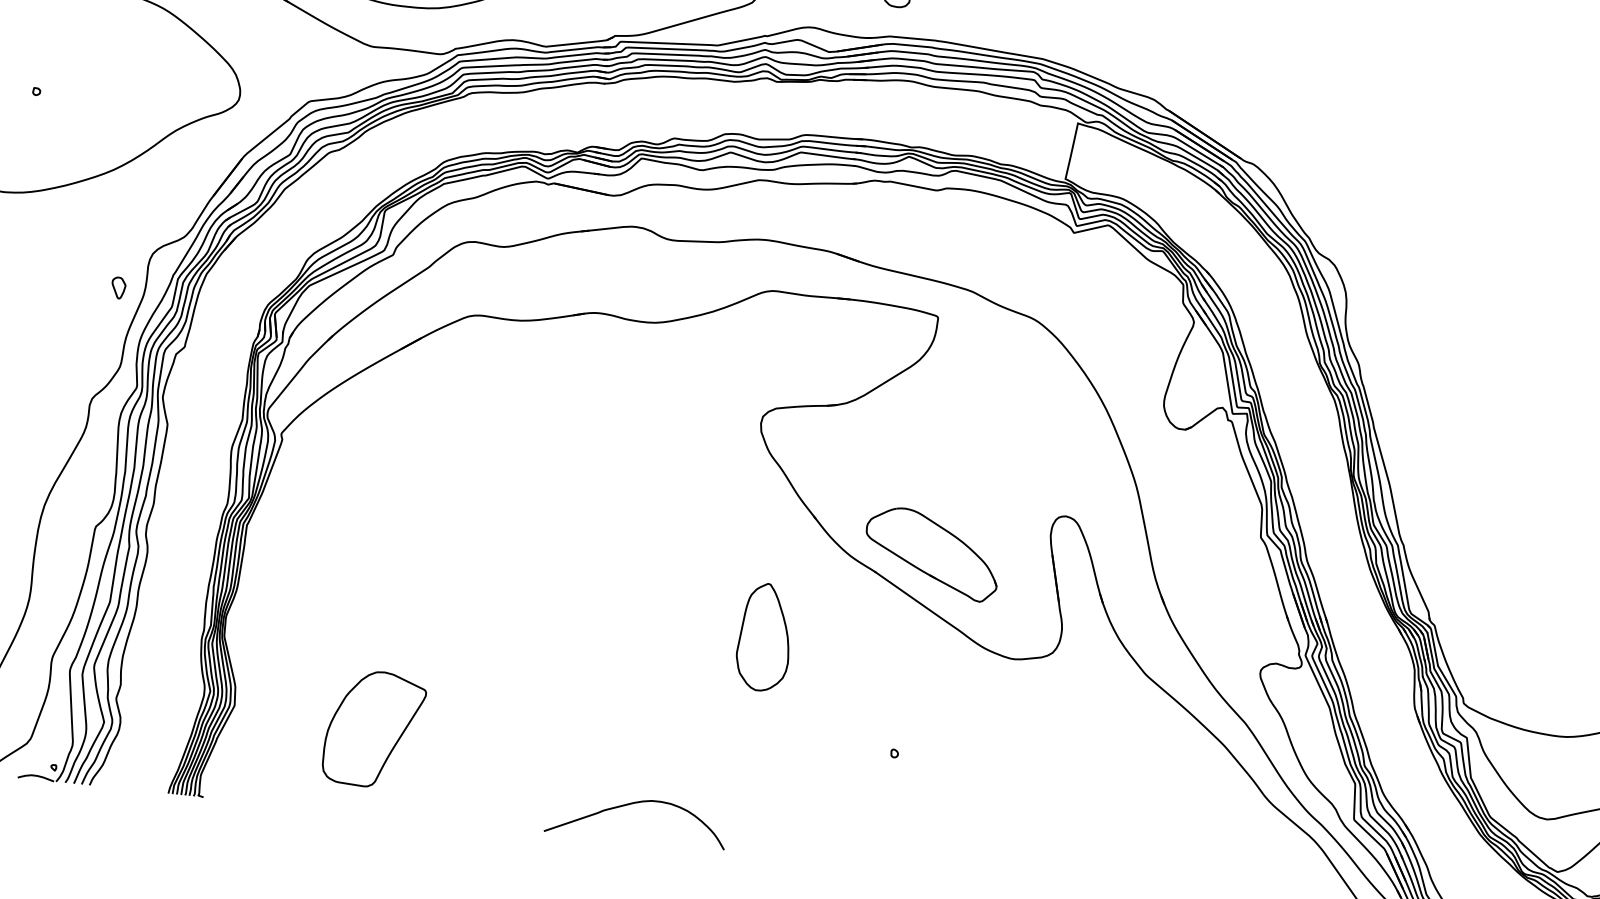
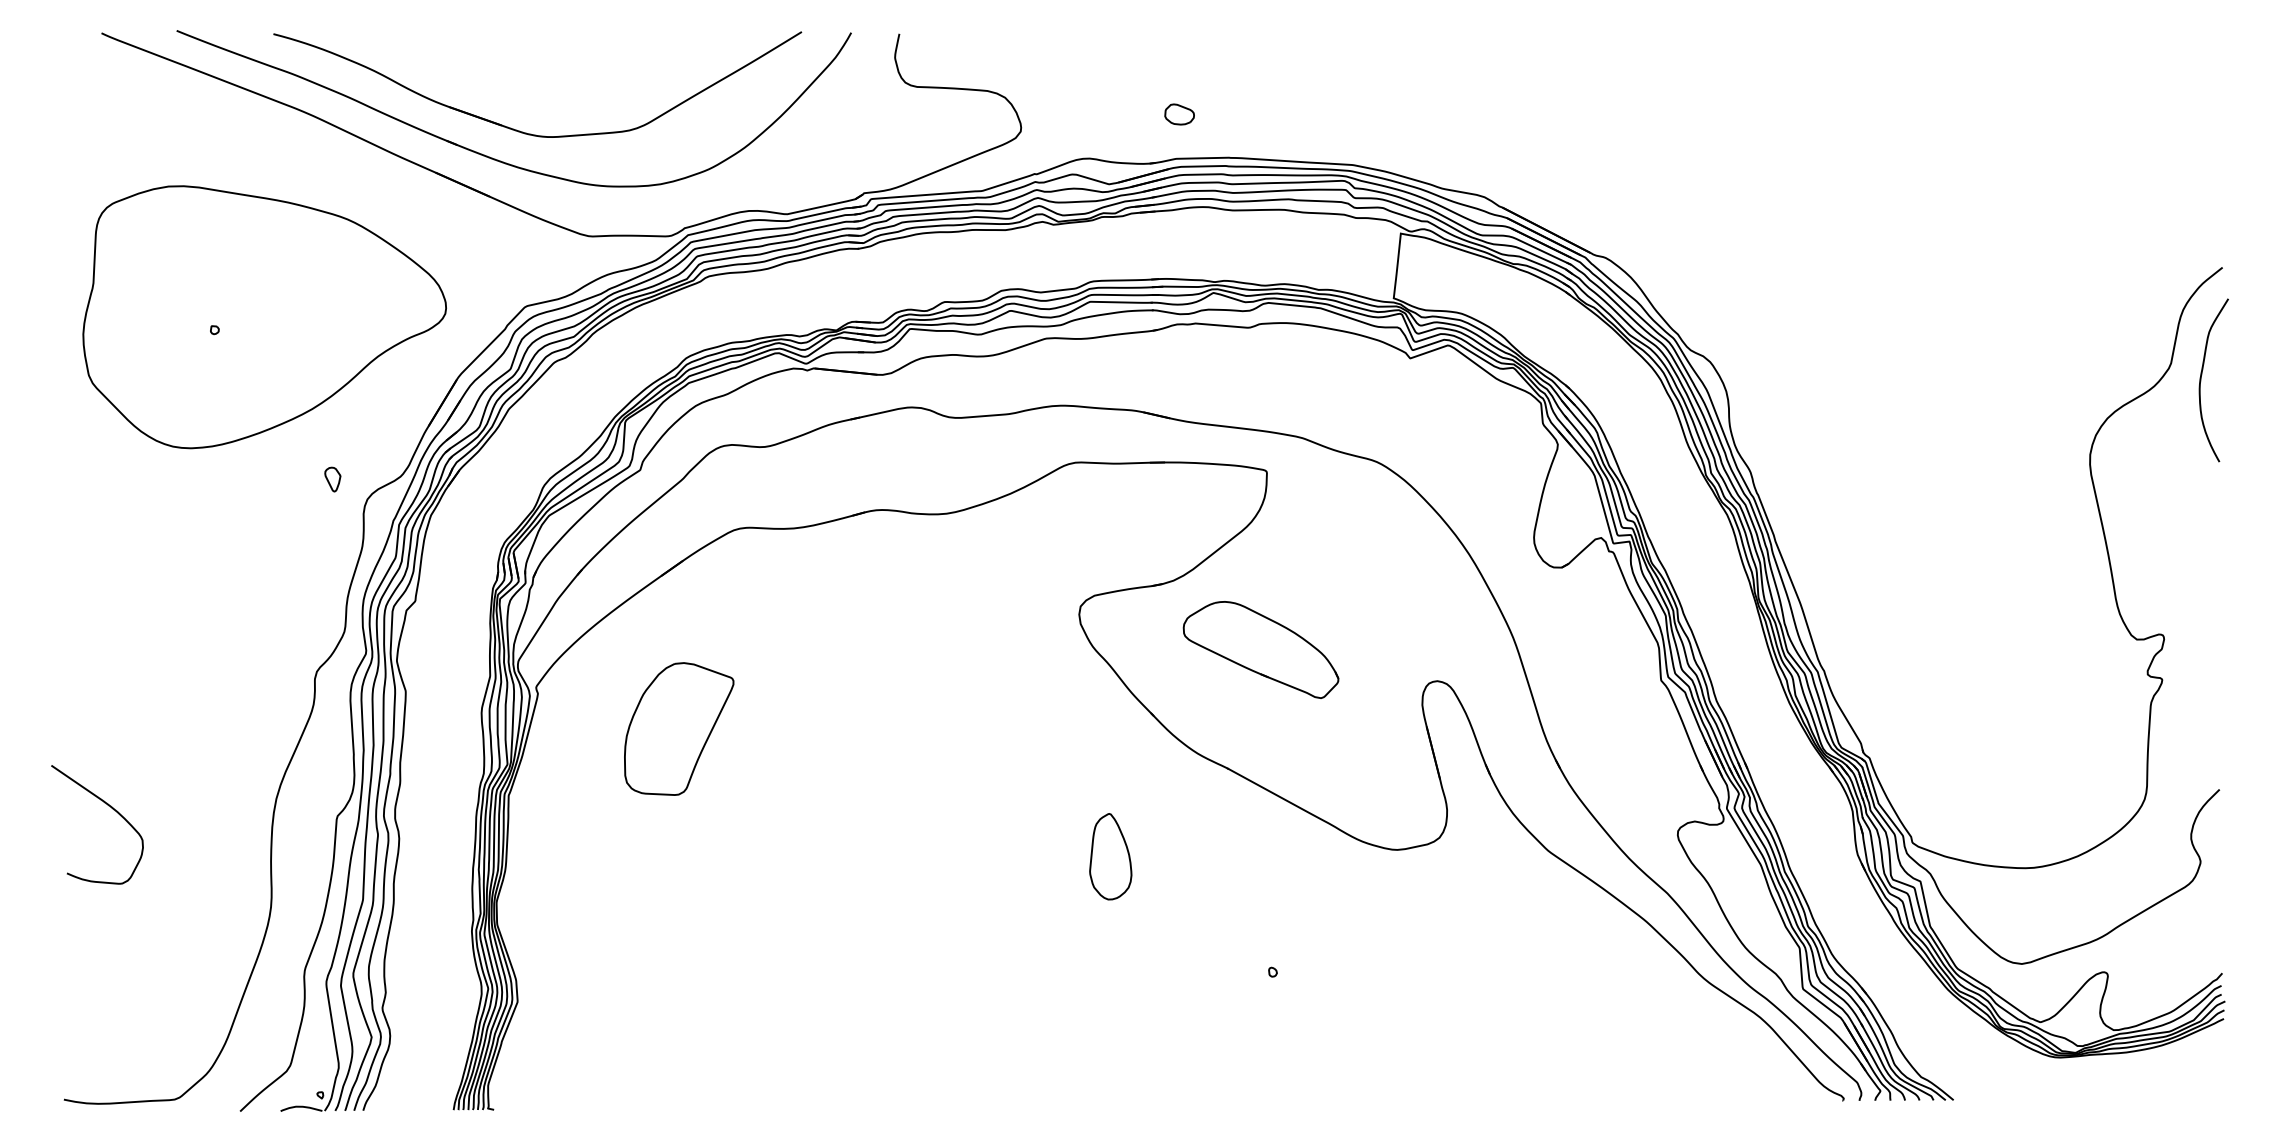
part: (118, 287) -> (332, 479), moved
part: (931, 553) -> (1260, 649), moved
part: (764, 637) -> (1110, 856), size x0.7
part: (374, 728) -> (679, 728), moved
curve: (632, 804) -> (981, 1063), removed

